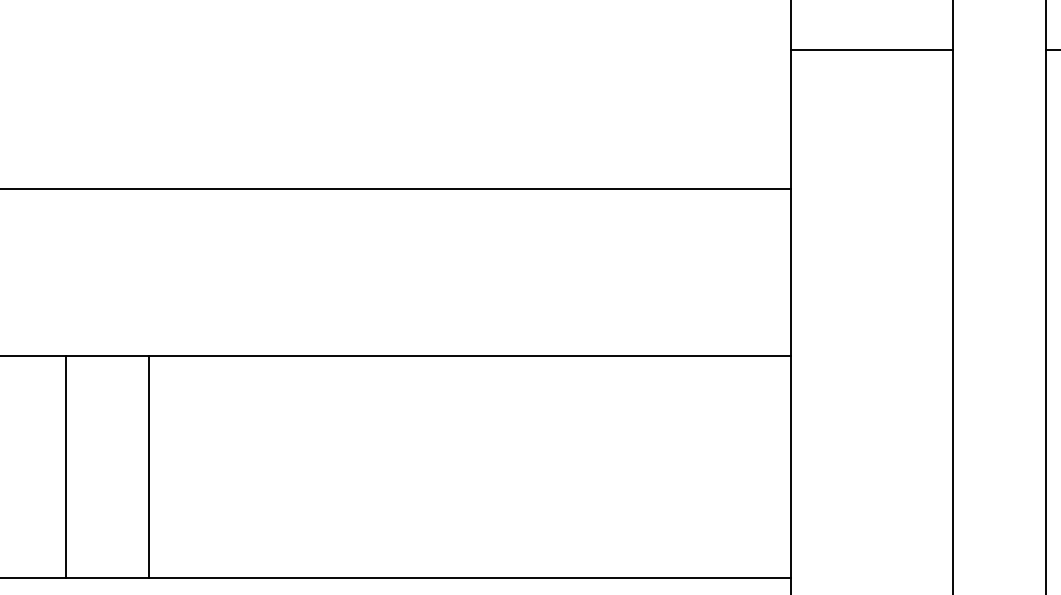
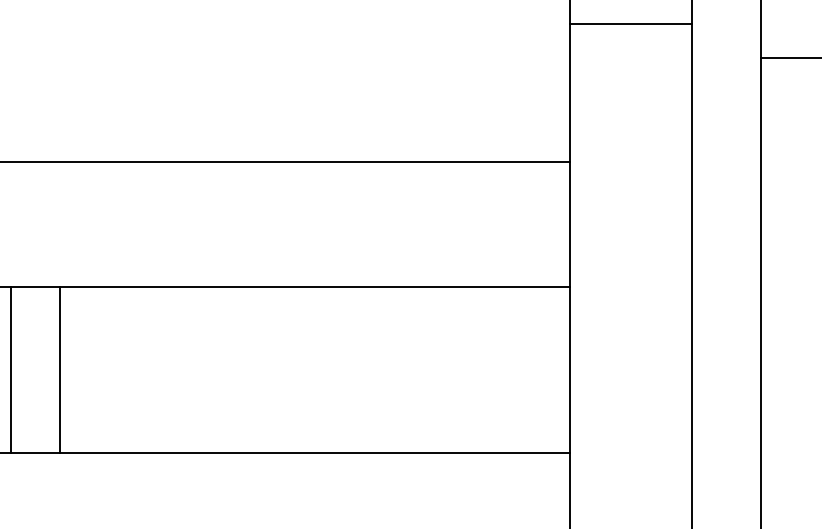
line: (871, 50) -> (630, 24), moved
line: (65, 465) -> (10, 369), moved
line: (149, 465) -> (60, 369), moved

